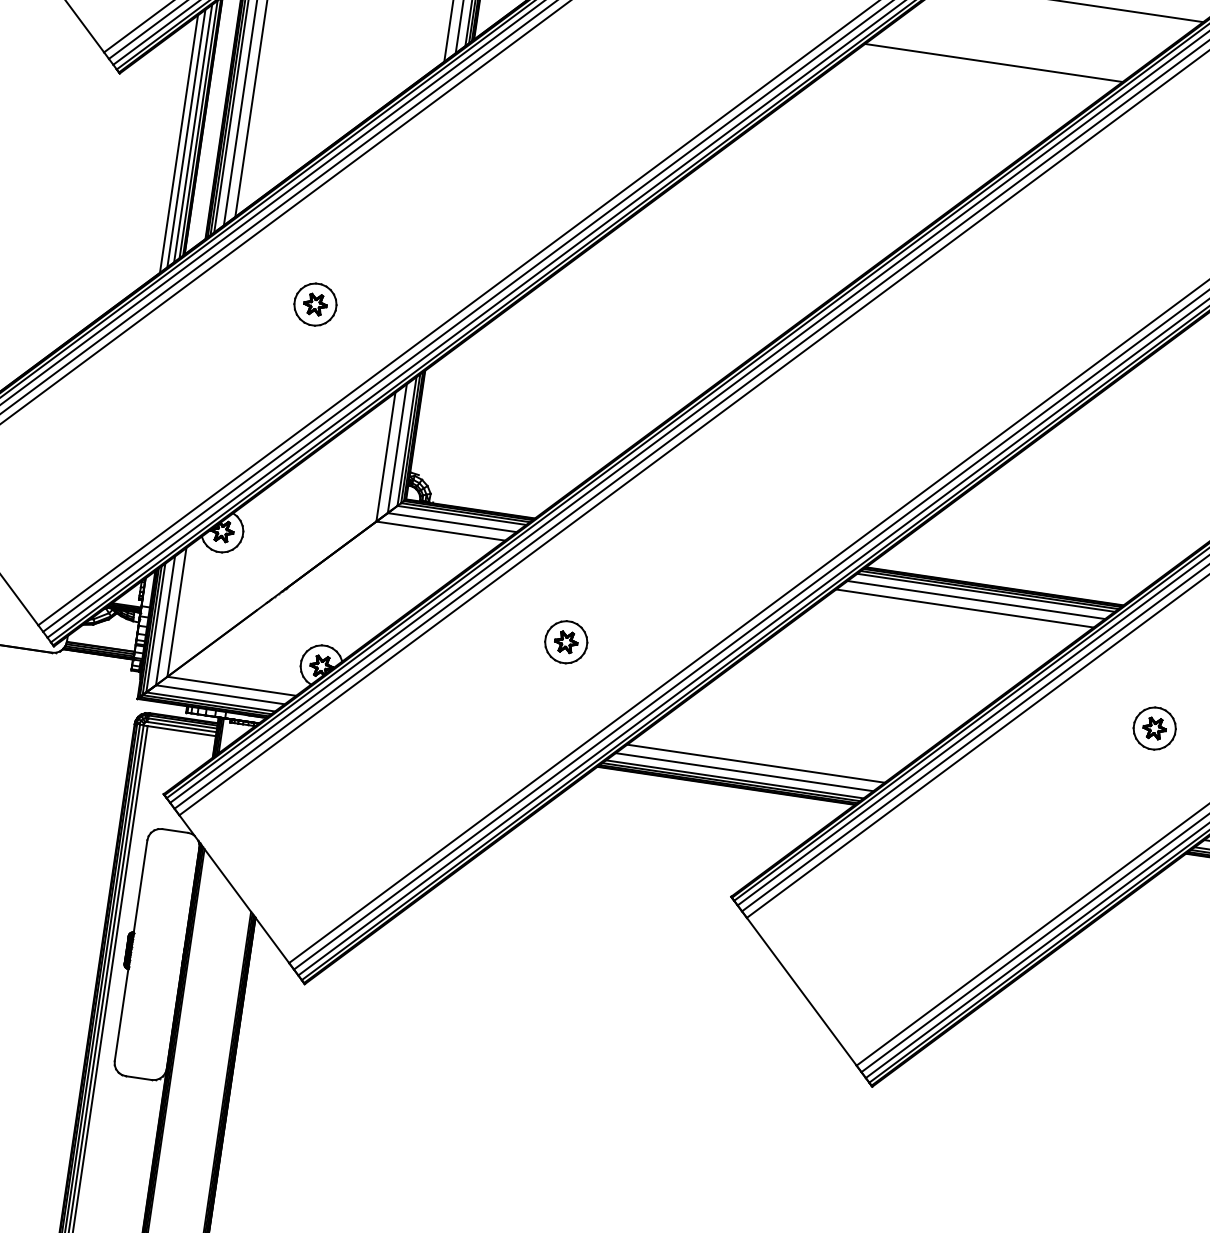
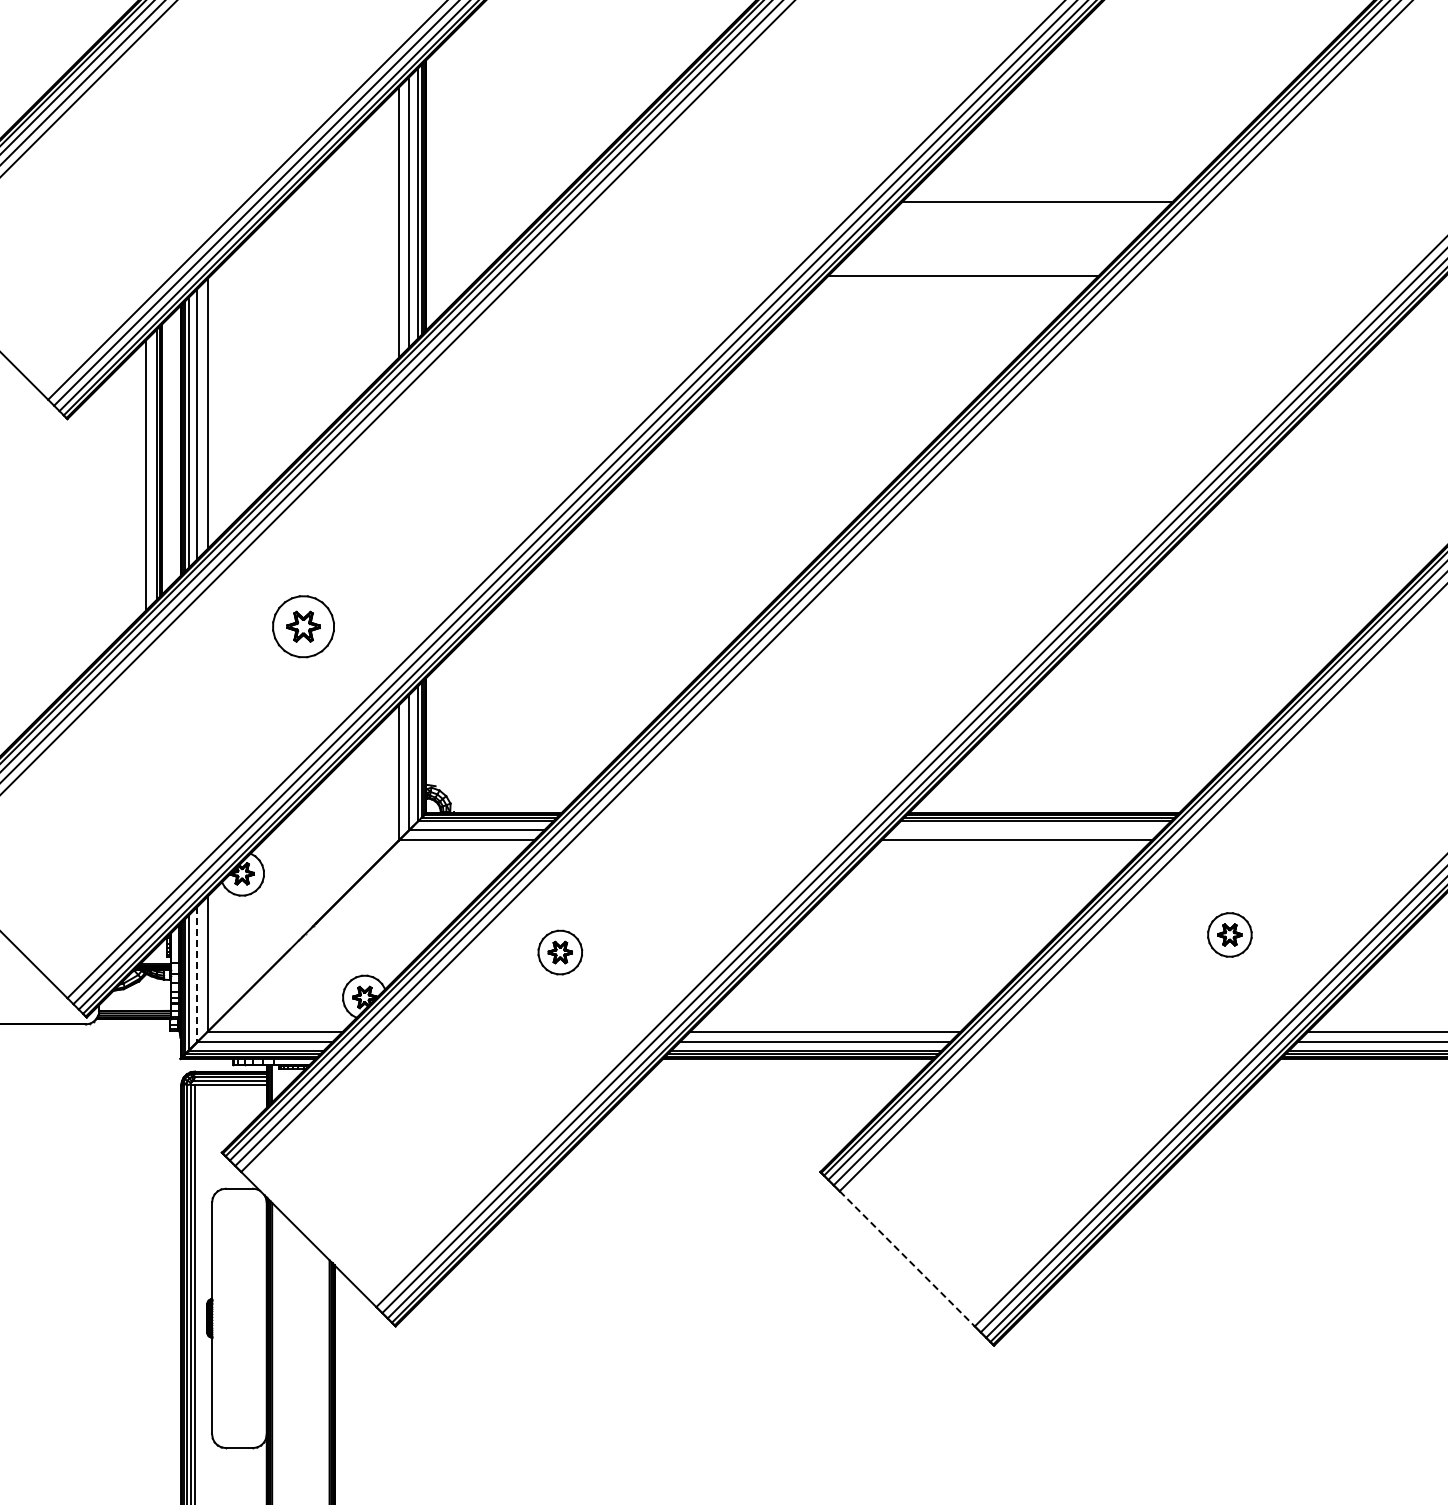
line: (192, 133) -> (151, 469), removed
line: (179, 144) -> (139, 482), removed
part: (315, 304) -> (303, 626), size x1.4
line: (976, 599) -> (1027, 829), removed
line: (165, 620) -> (197, 974), solid -> dashed
part: (566, 642) -> (560, 952), moved
line: (802, 991) -> (907, 1258), solid -> dashed

